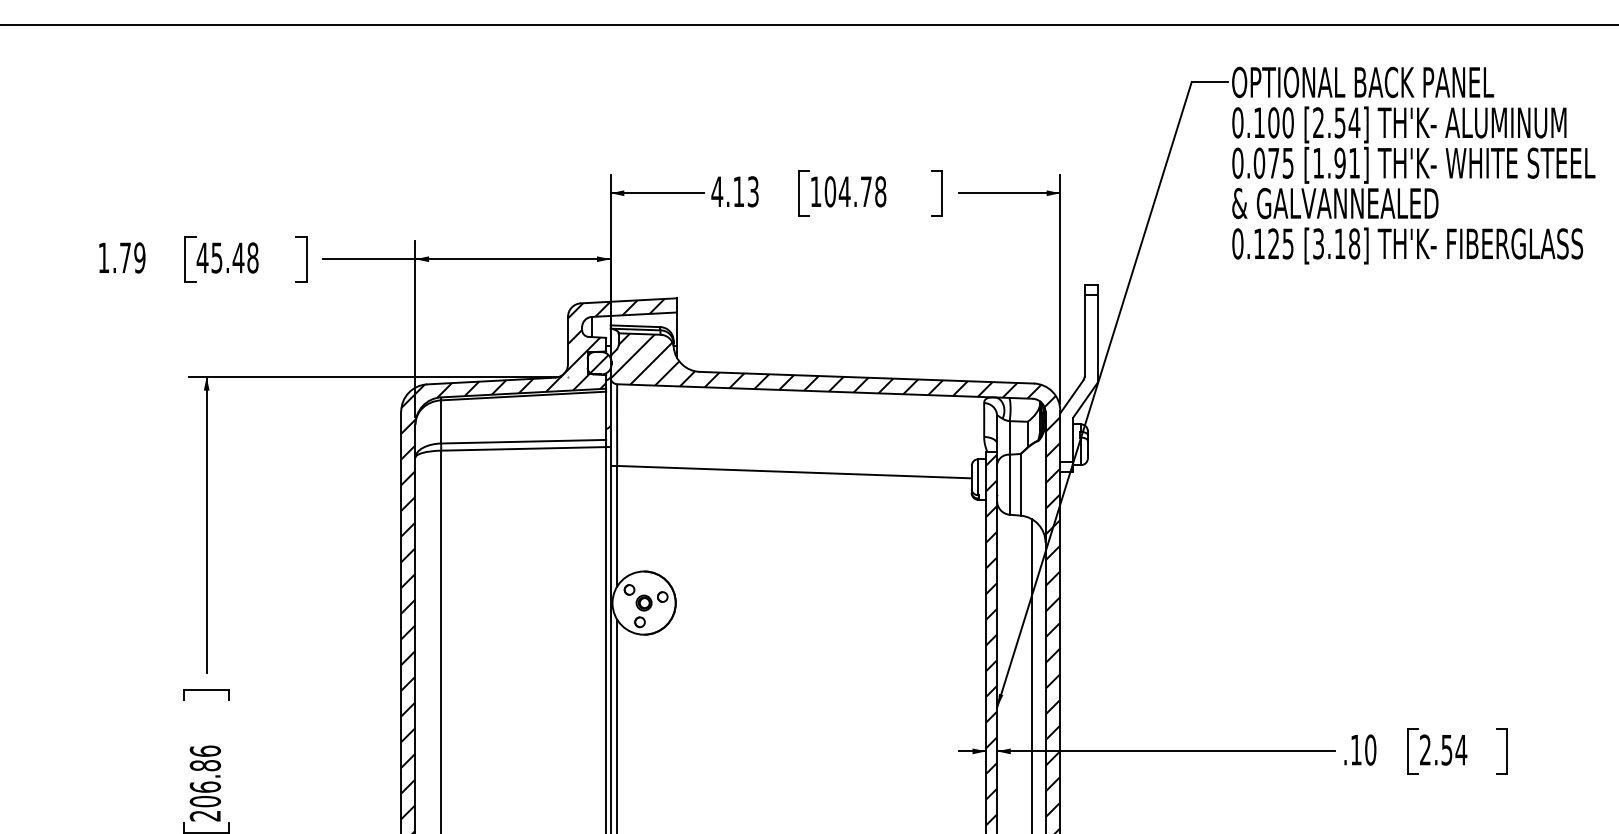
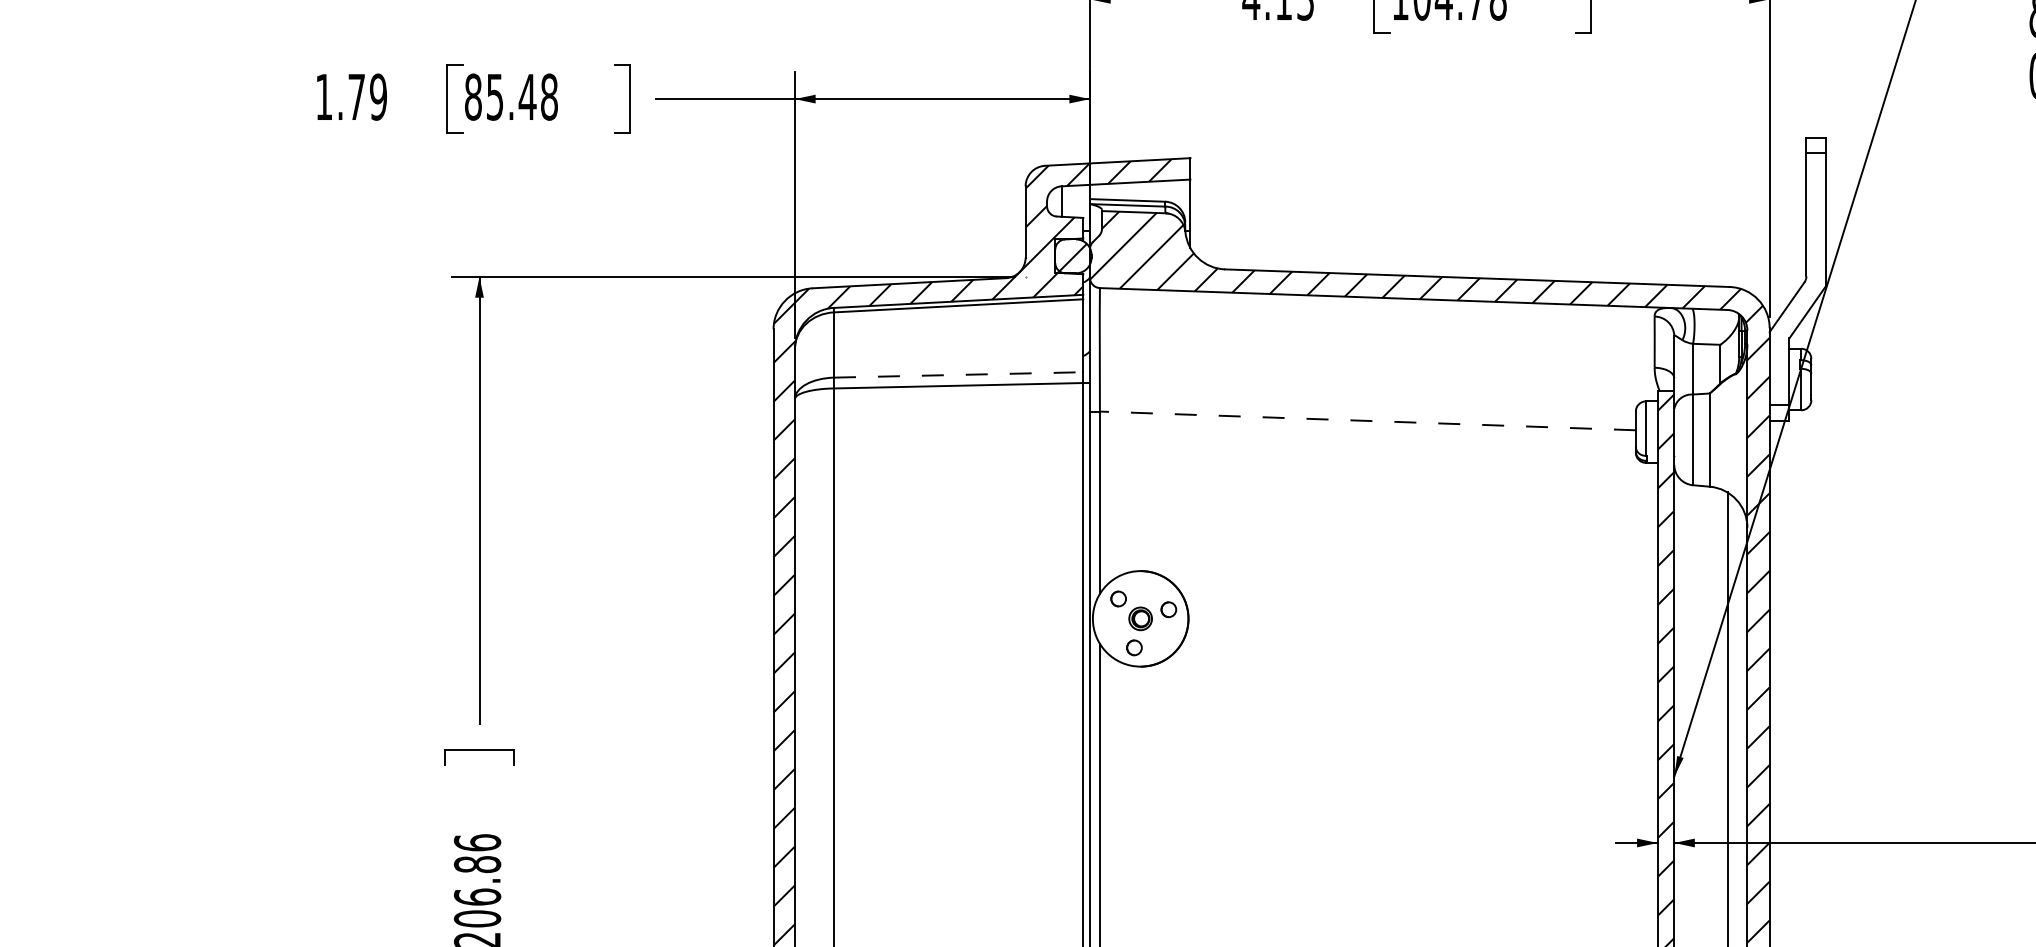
text: (202, 257) -> (473, 96), 45.48 -> 85.48
line: (524, 441) -> (959, 374), solid -> dashed
line: (793, 472) -> (1366, 421), solid -> dashed

